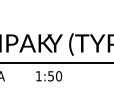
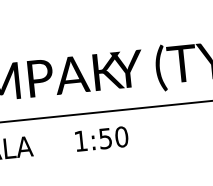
text: (49, 76) -> (102, 139), moved

